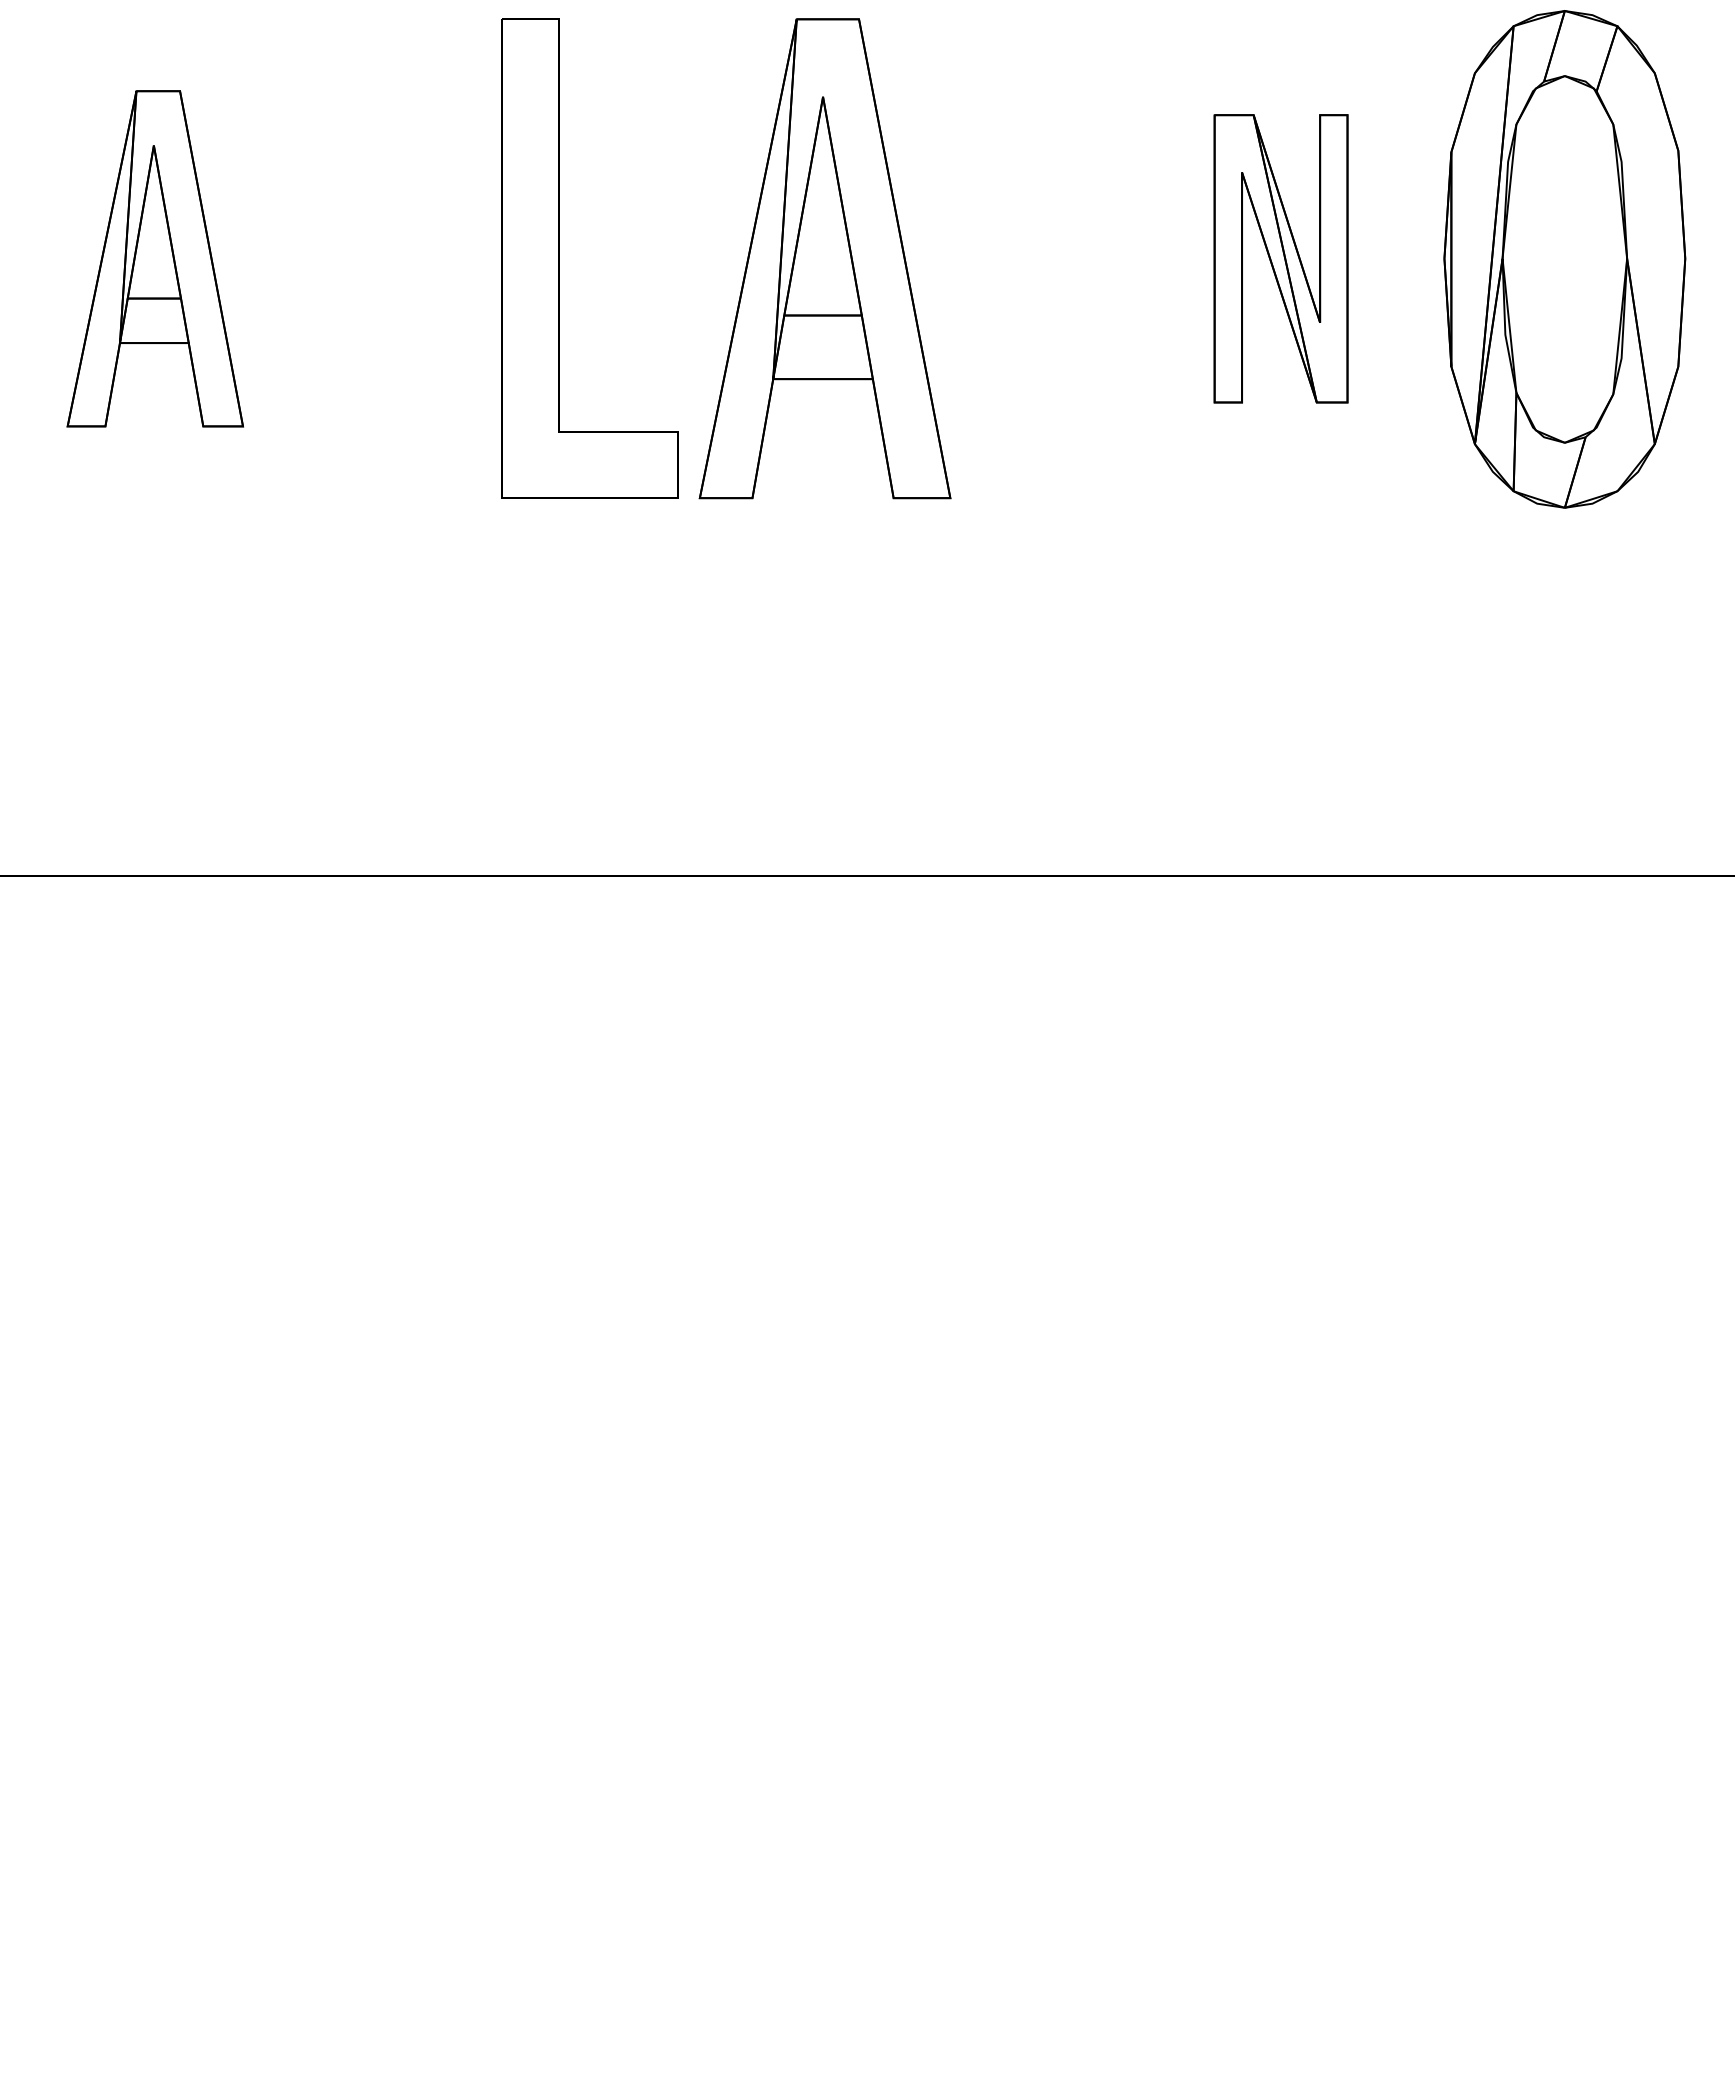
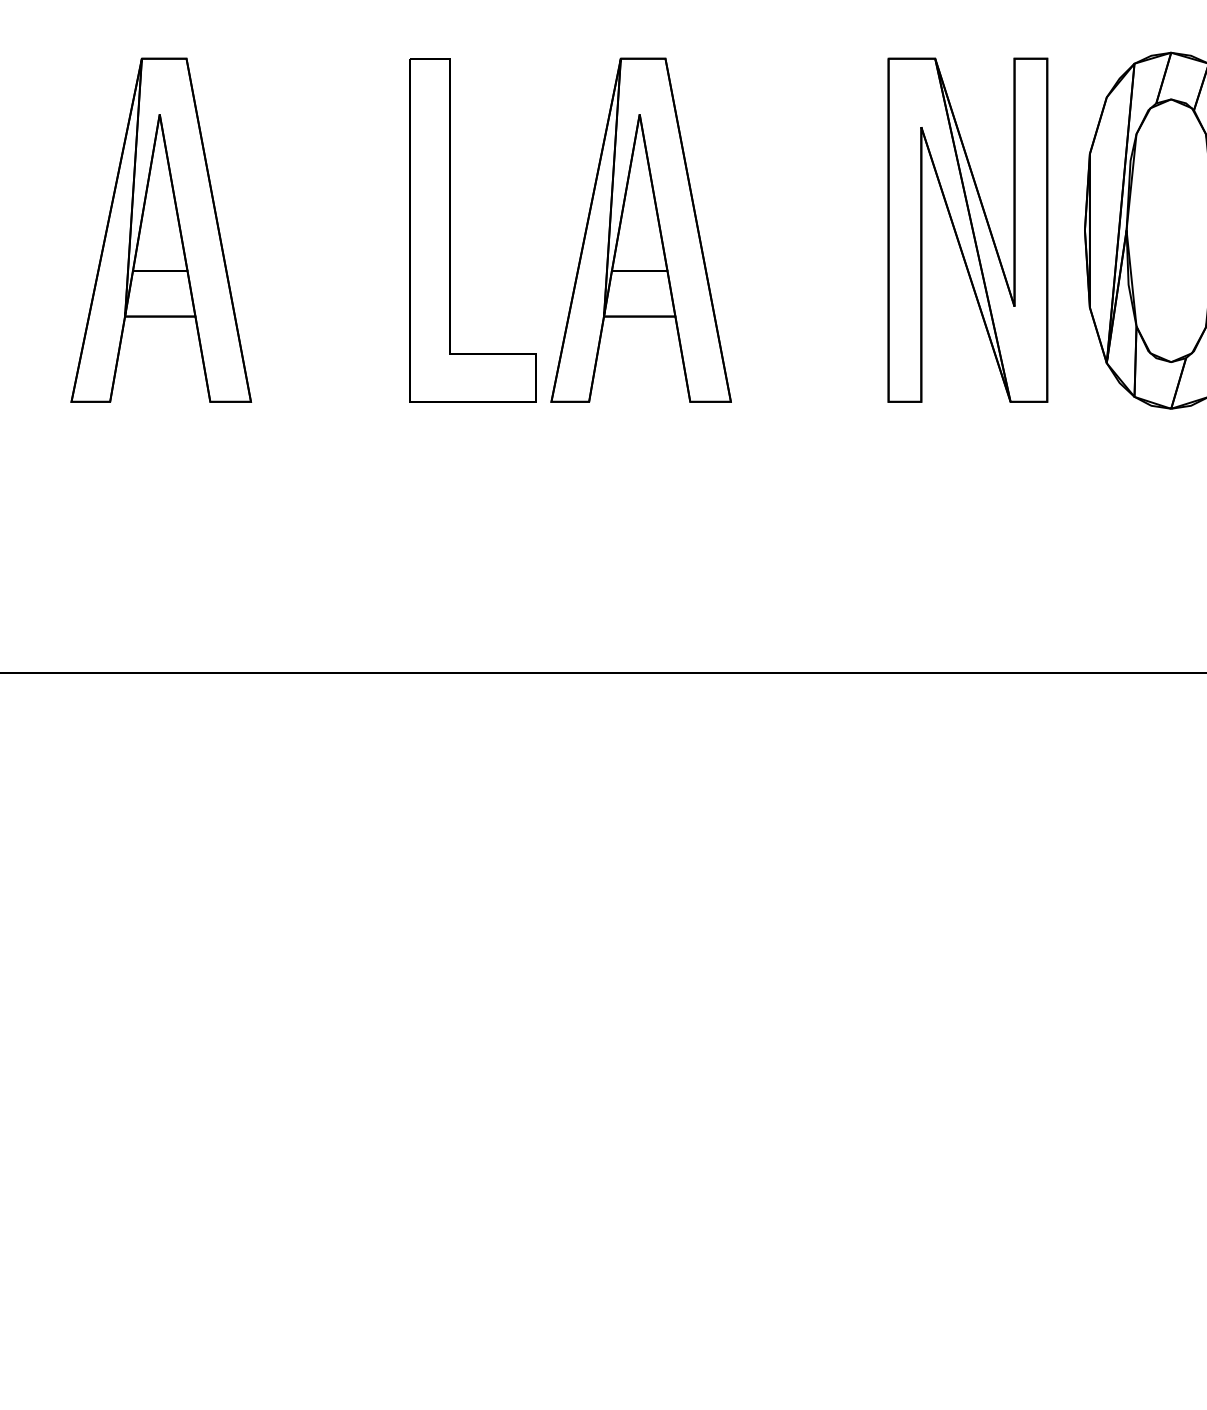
part: (155, 258) -> (161, 230), size x1.43
part: (1280, 258) -> (967, 230), size x1.67

